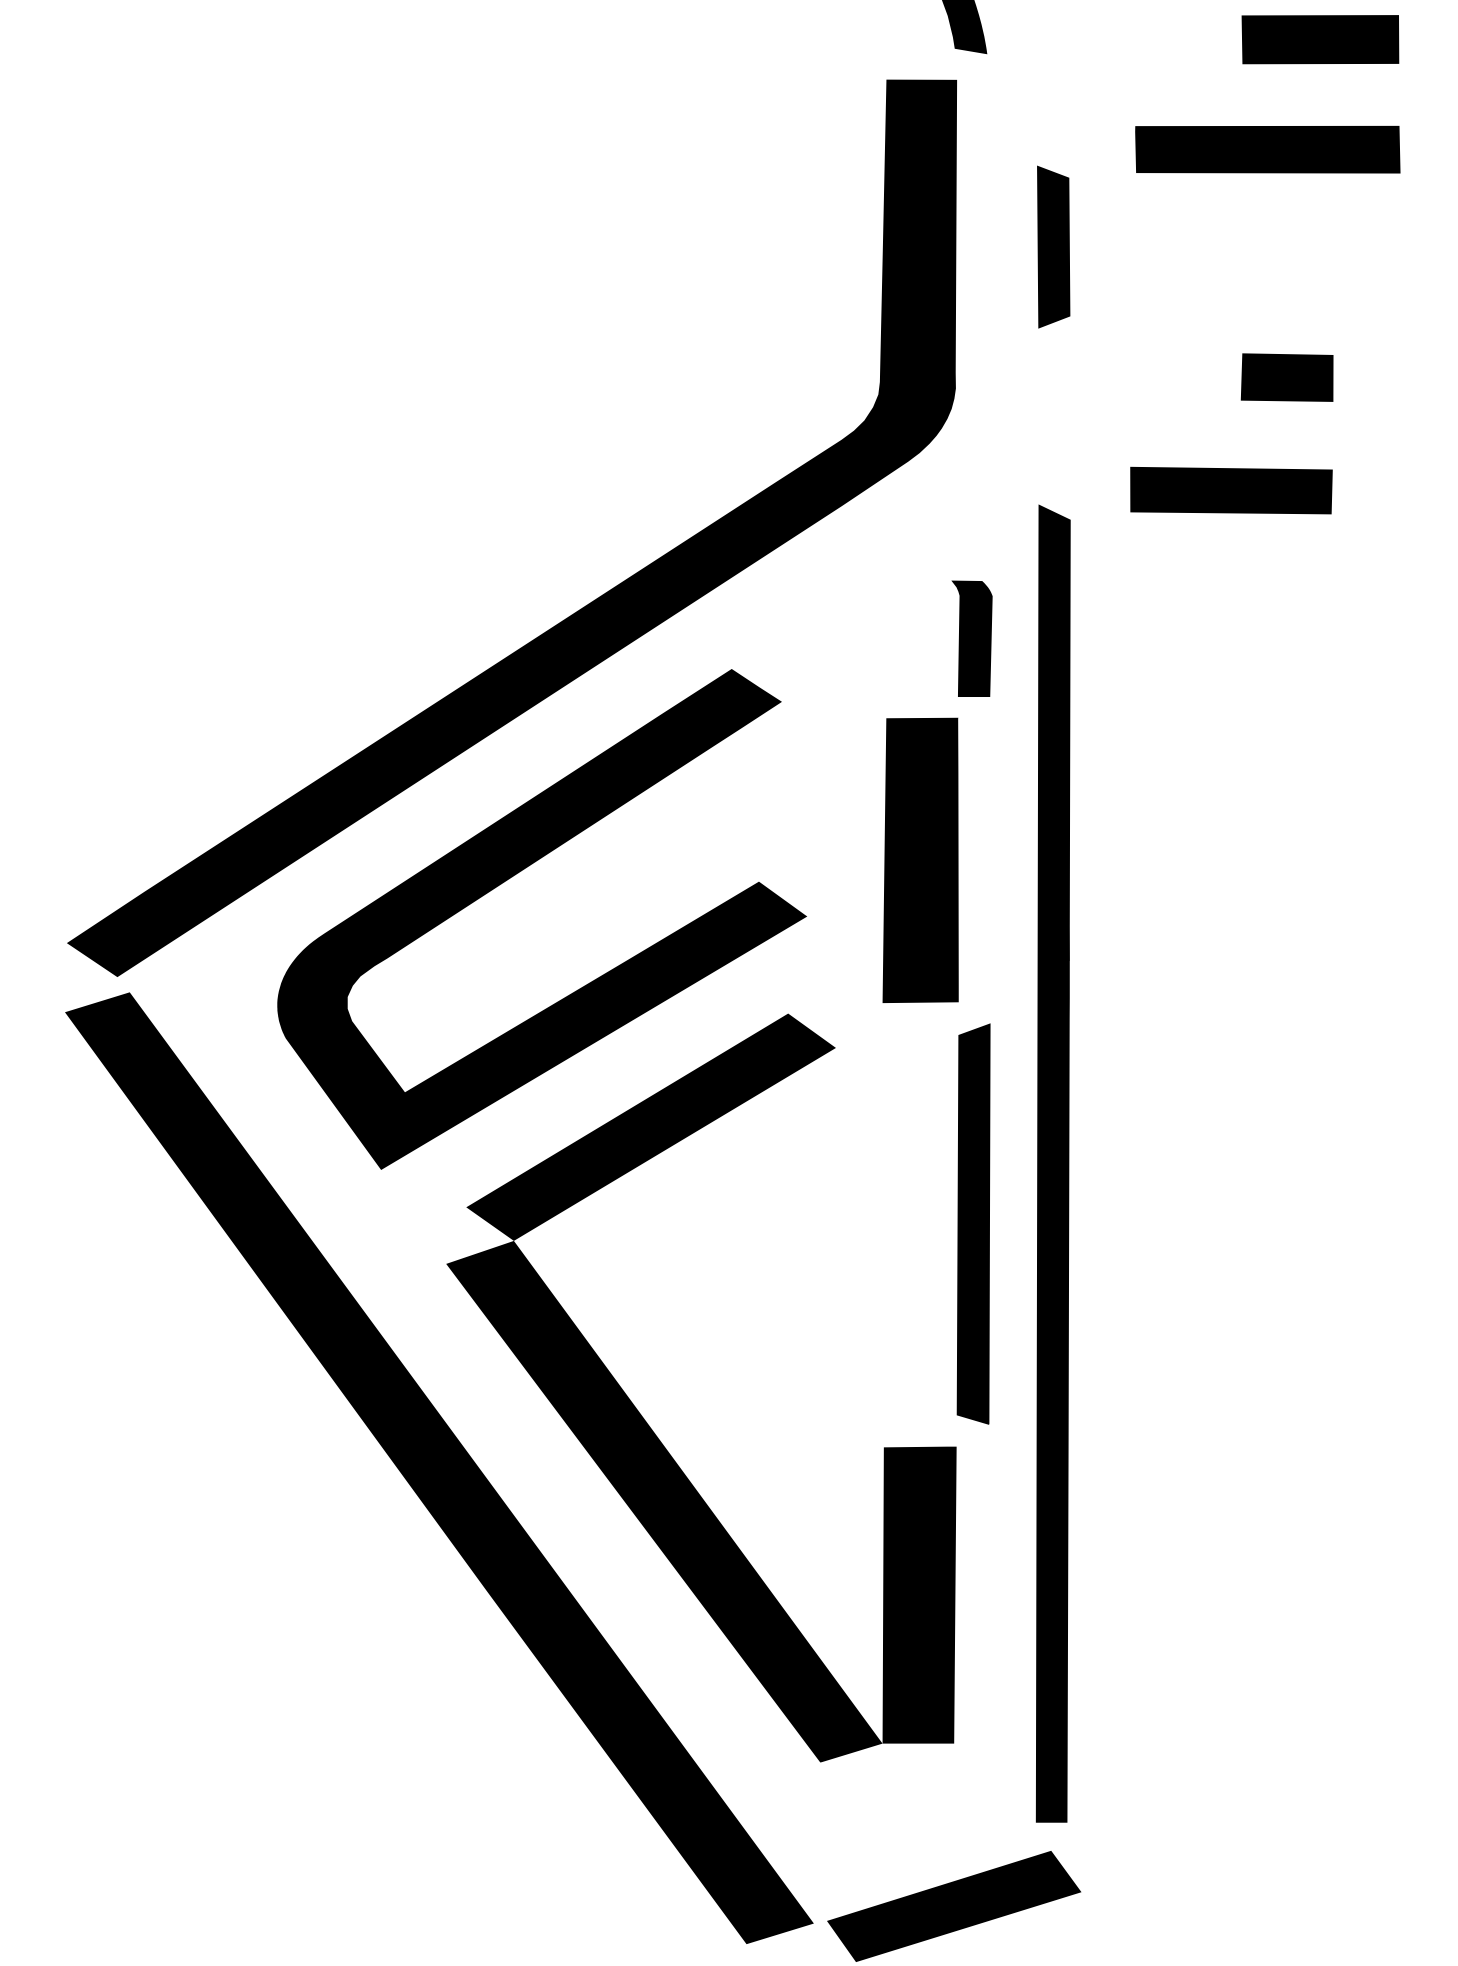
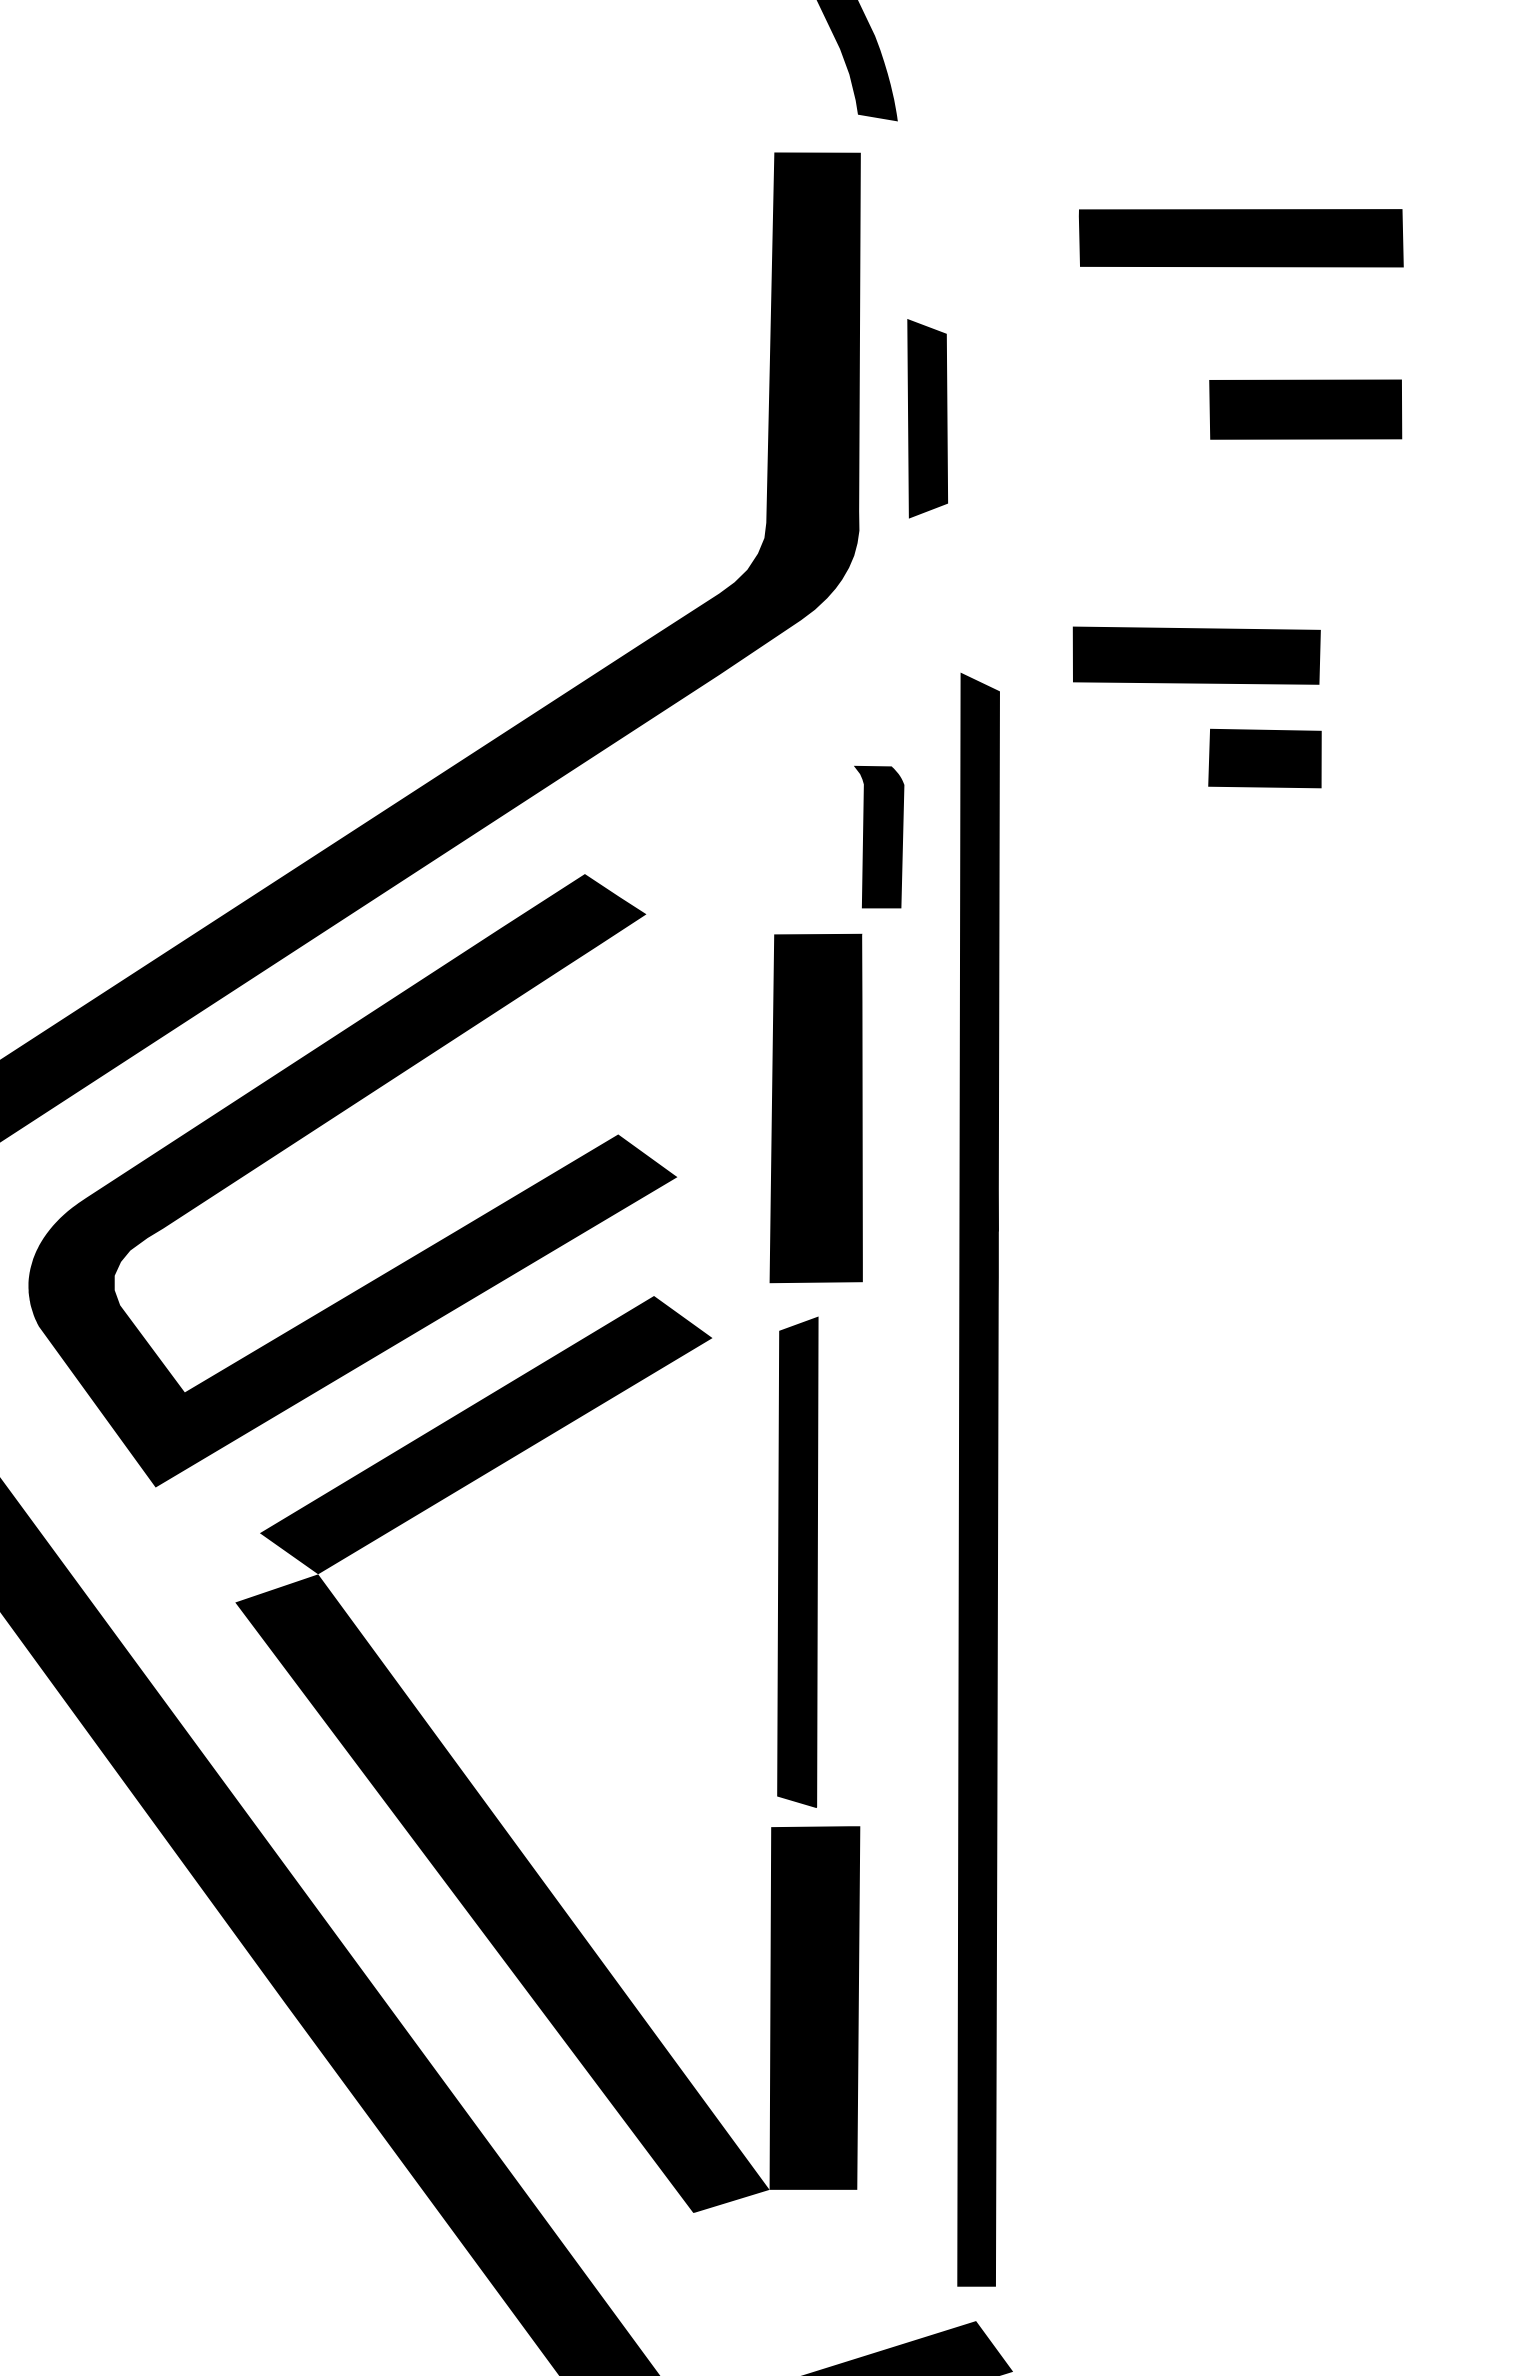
part: (1320, 39) -> (1305, 409), moved
part: (1053, 246) -> (927, 418), moved
part: (1286, 377) -> (1264, 758), moved
part: (973, 1223) -> (797, 1561), moved

